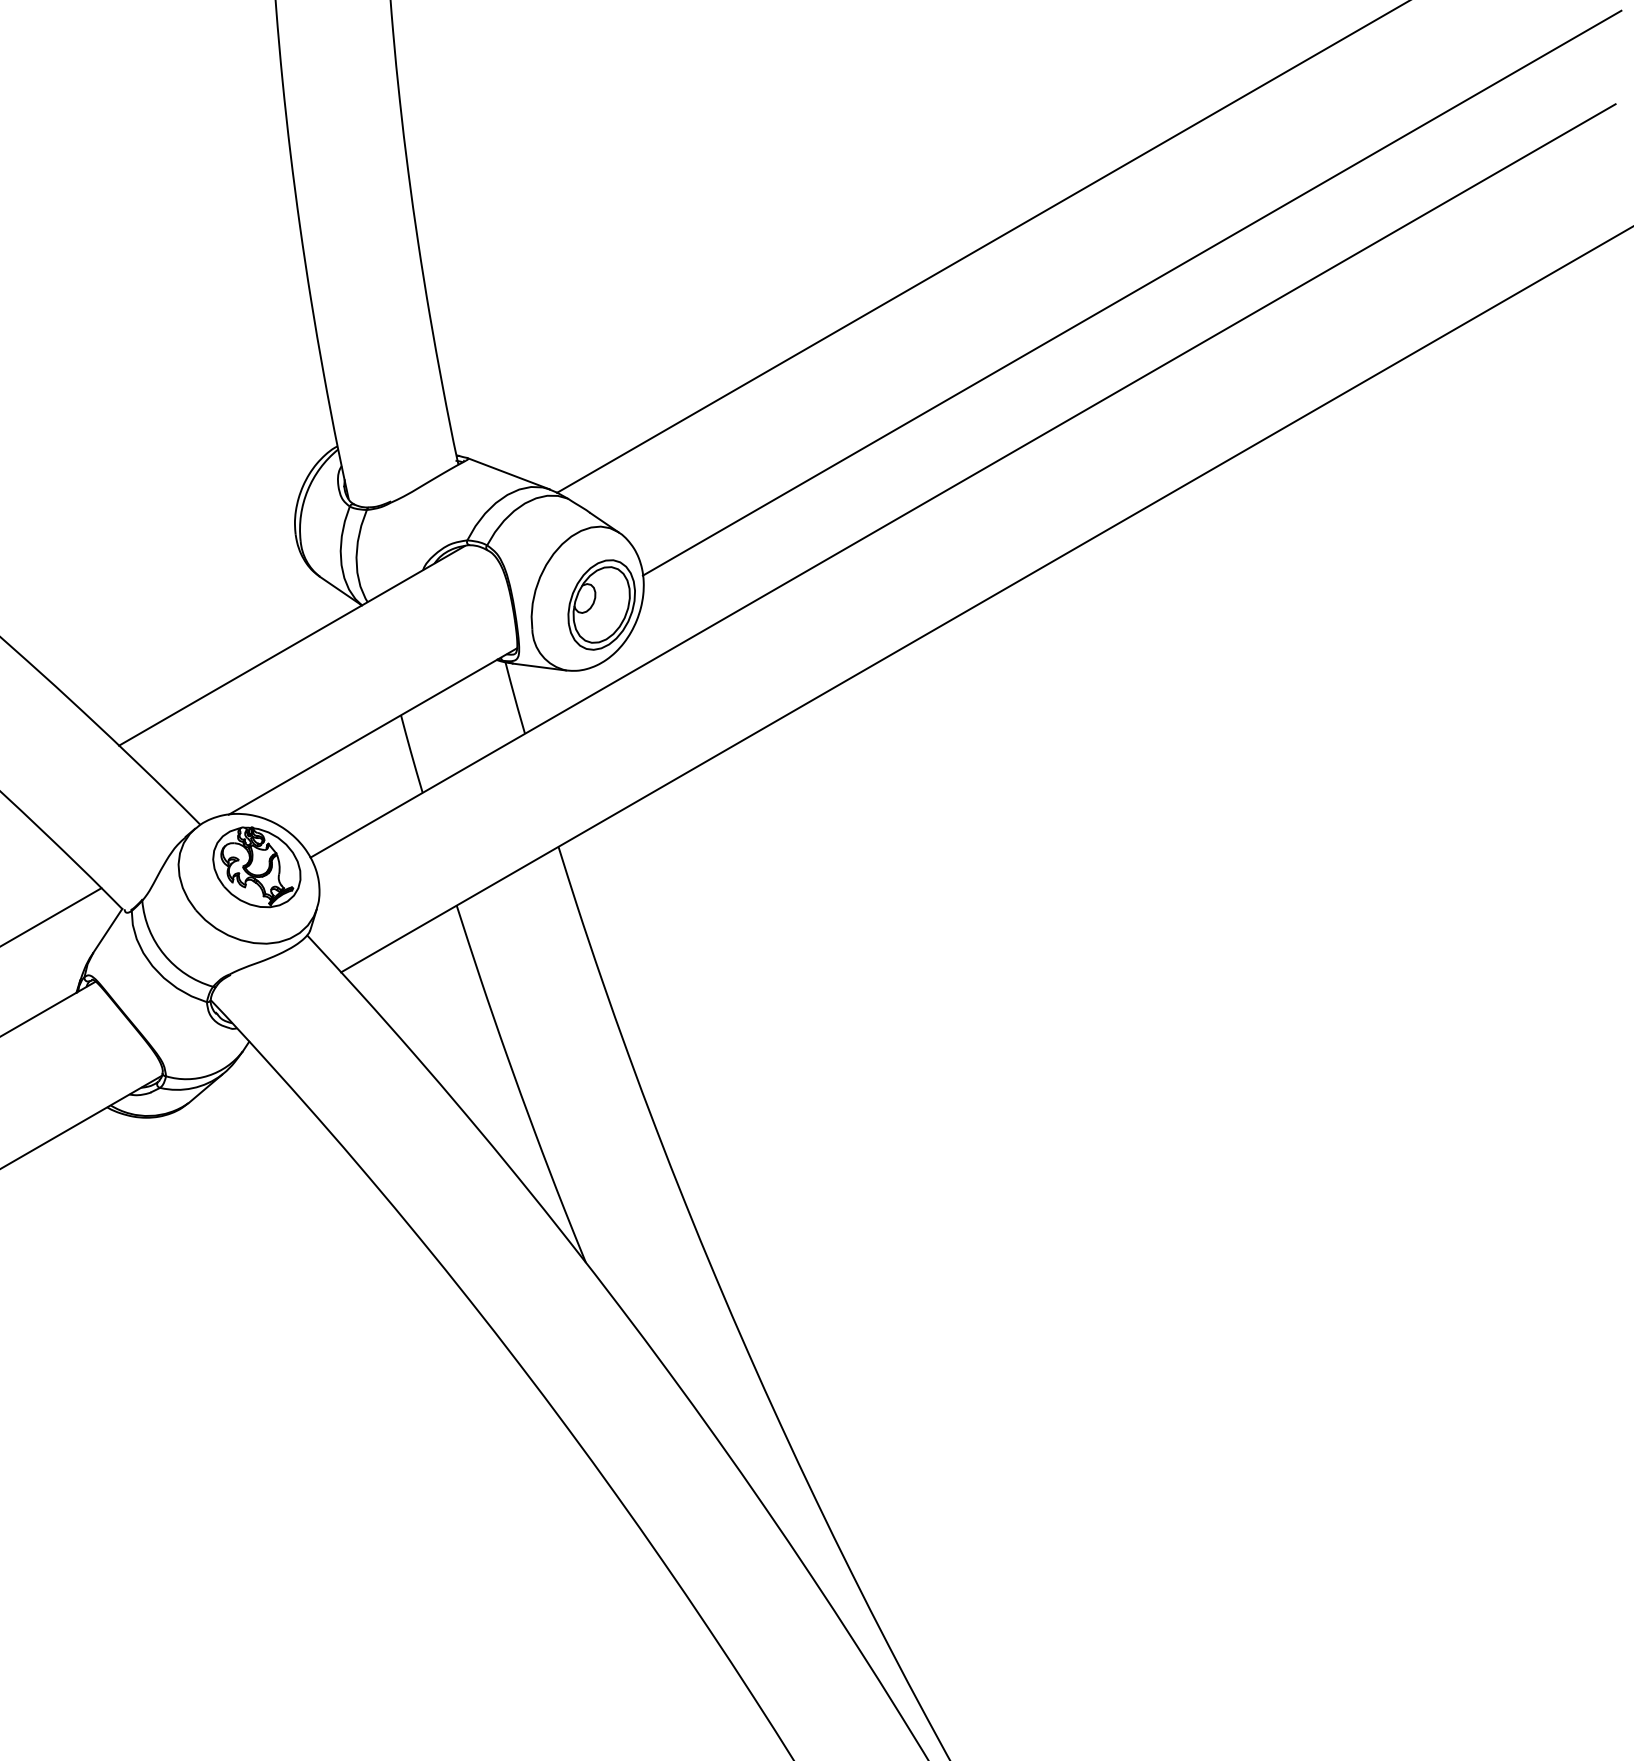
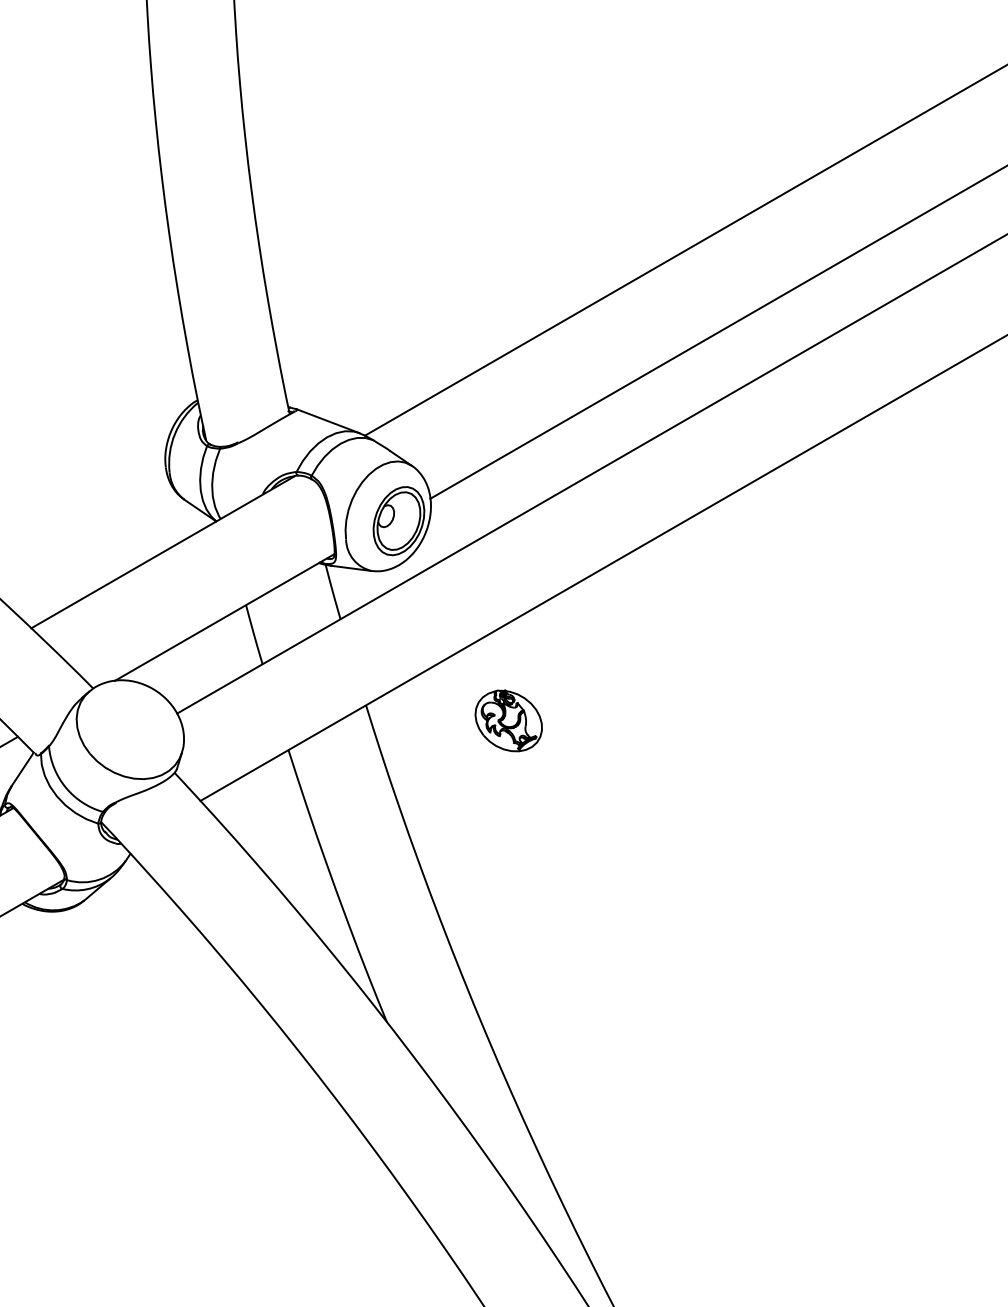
part: (256, 867) -> (508, 721), moved

